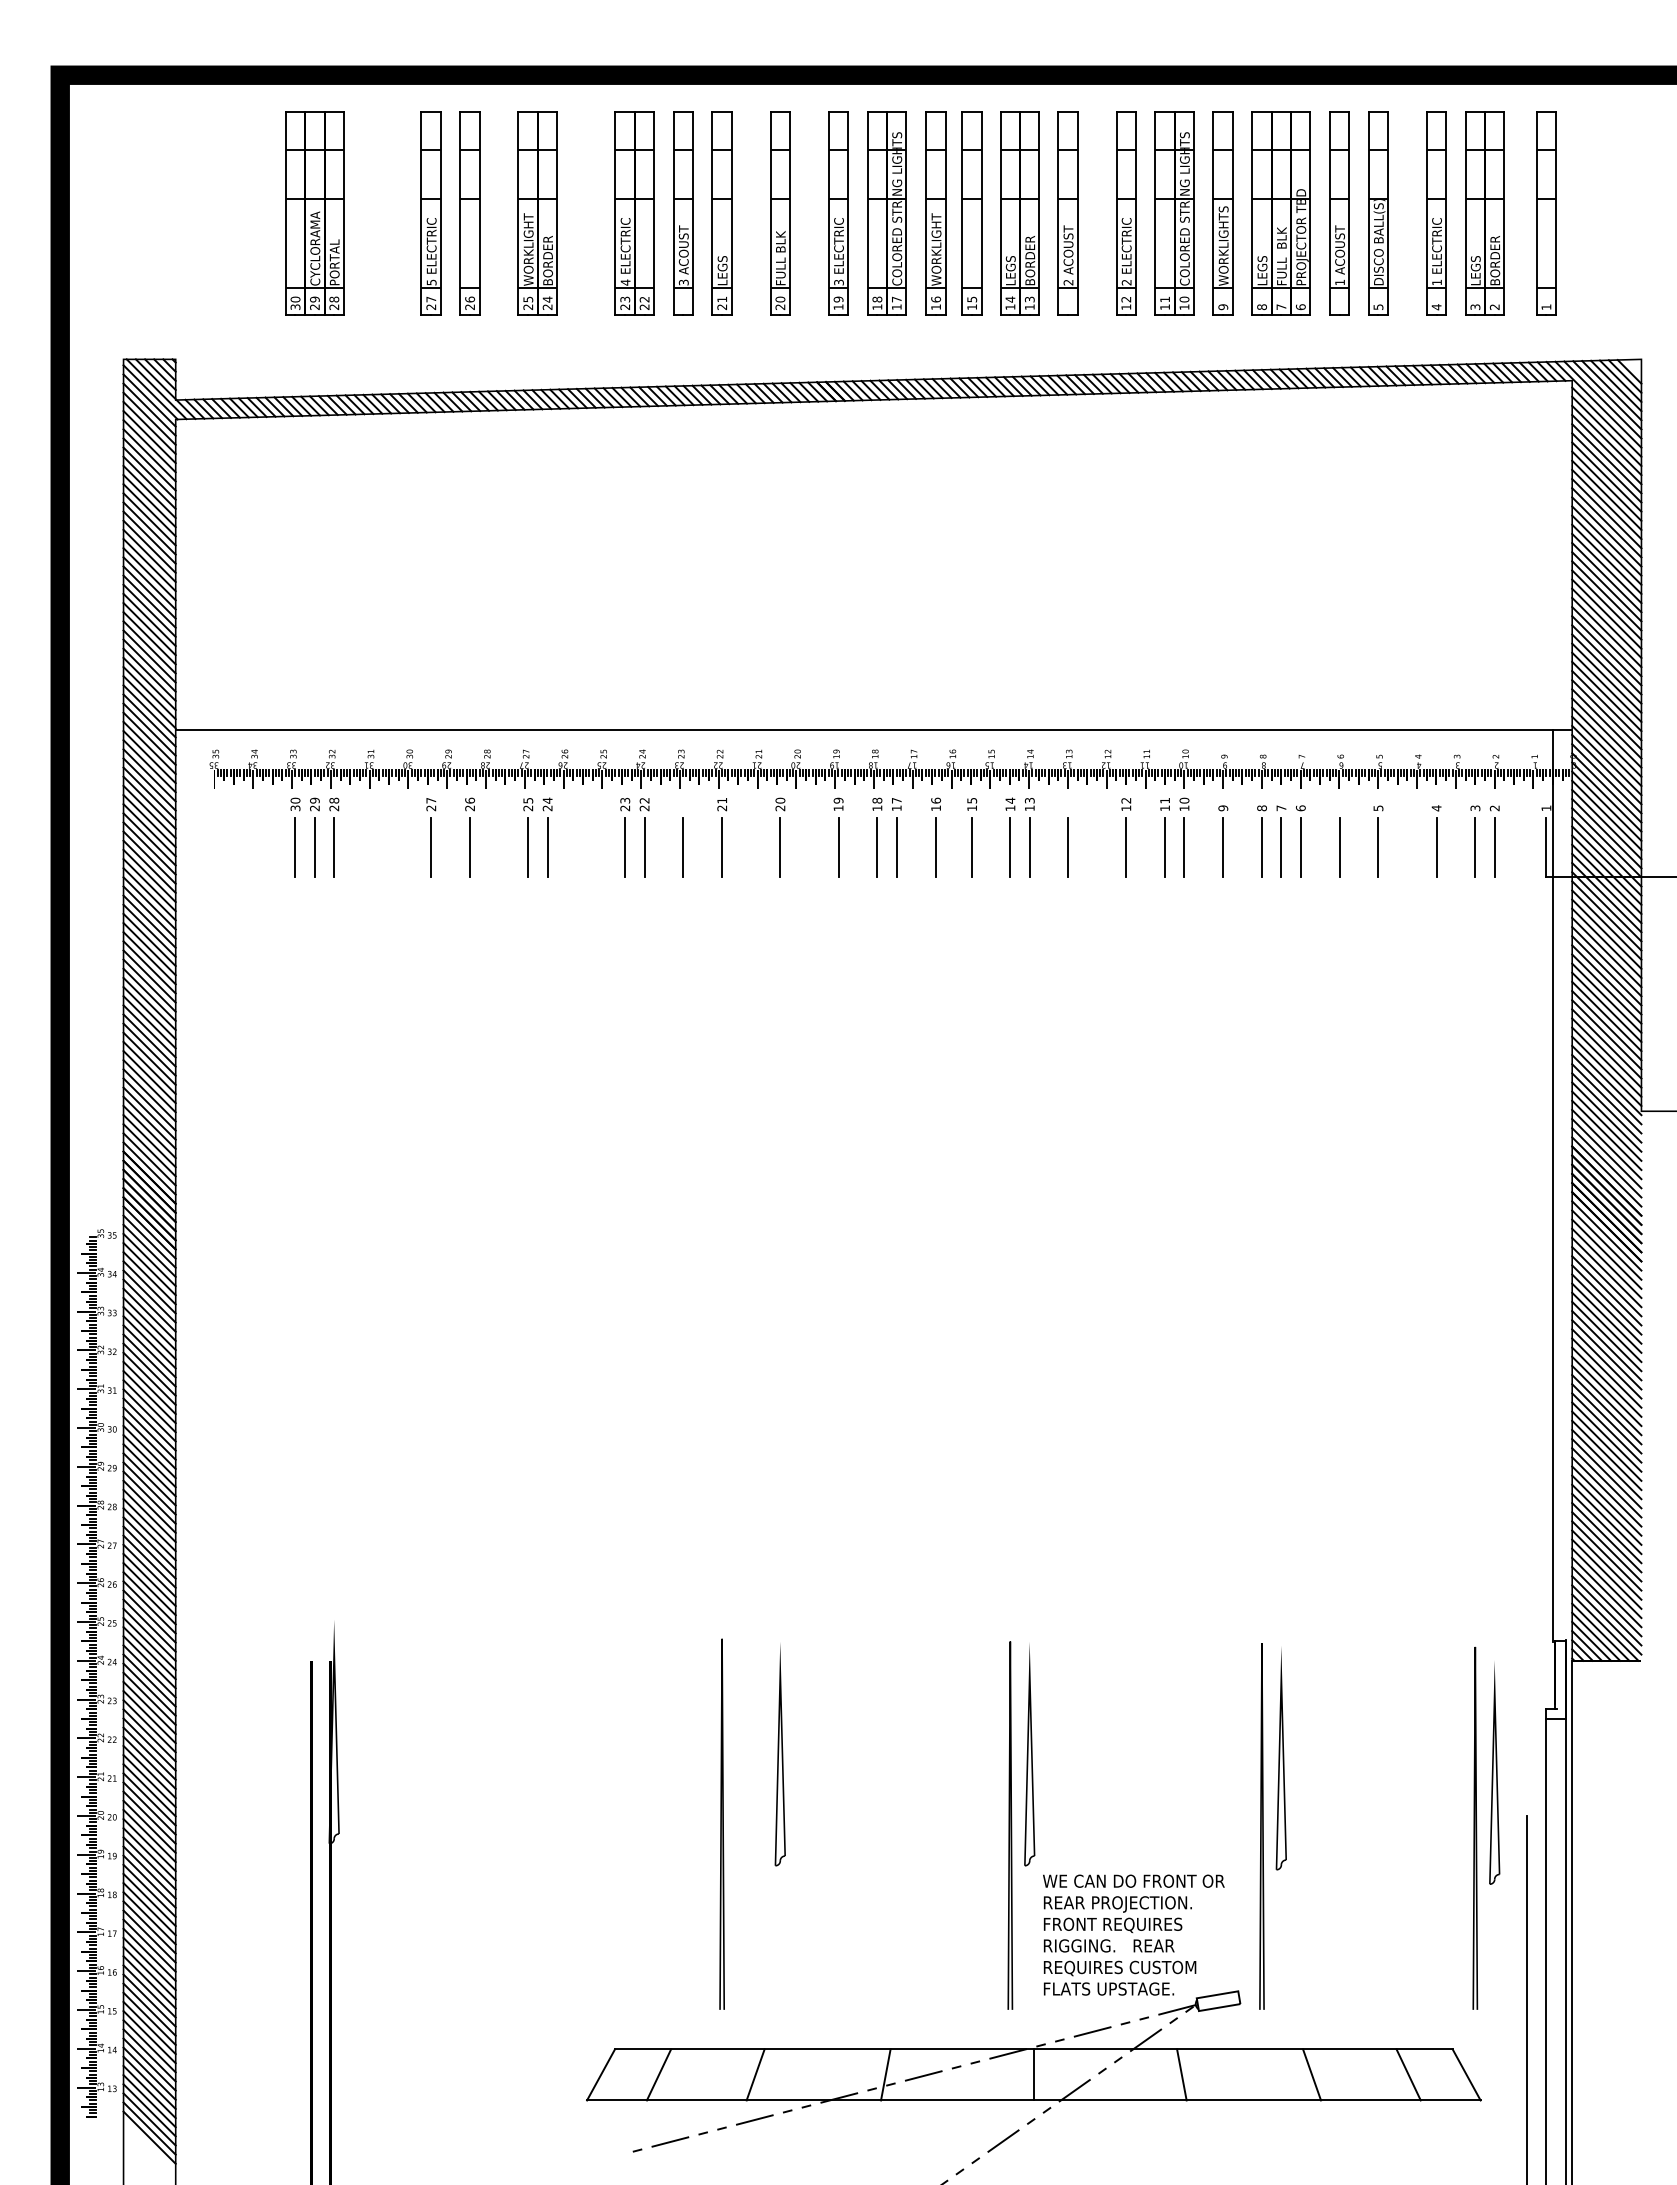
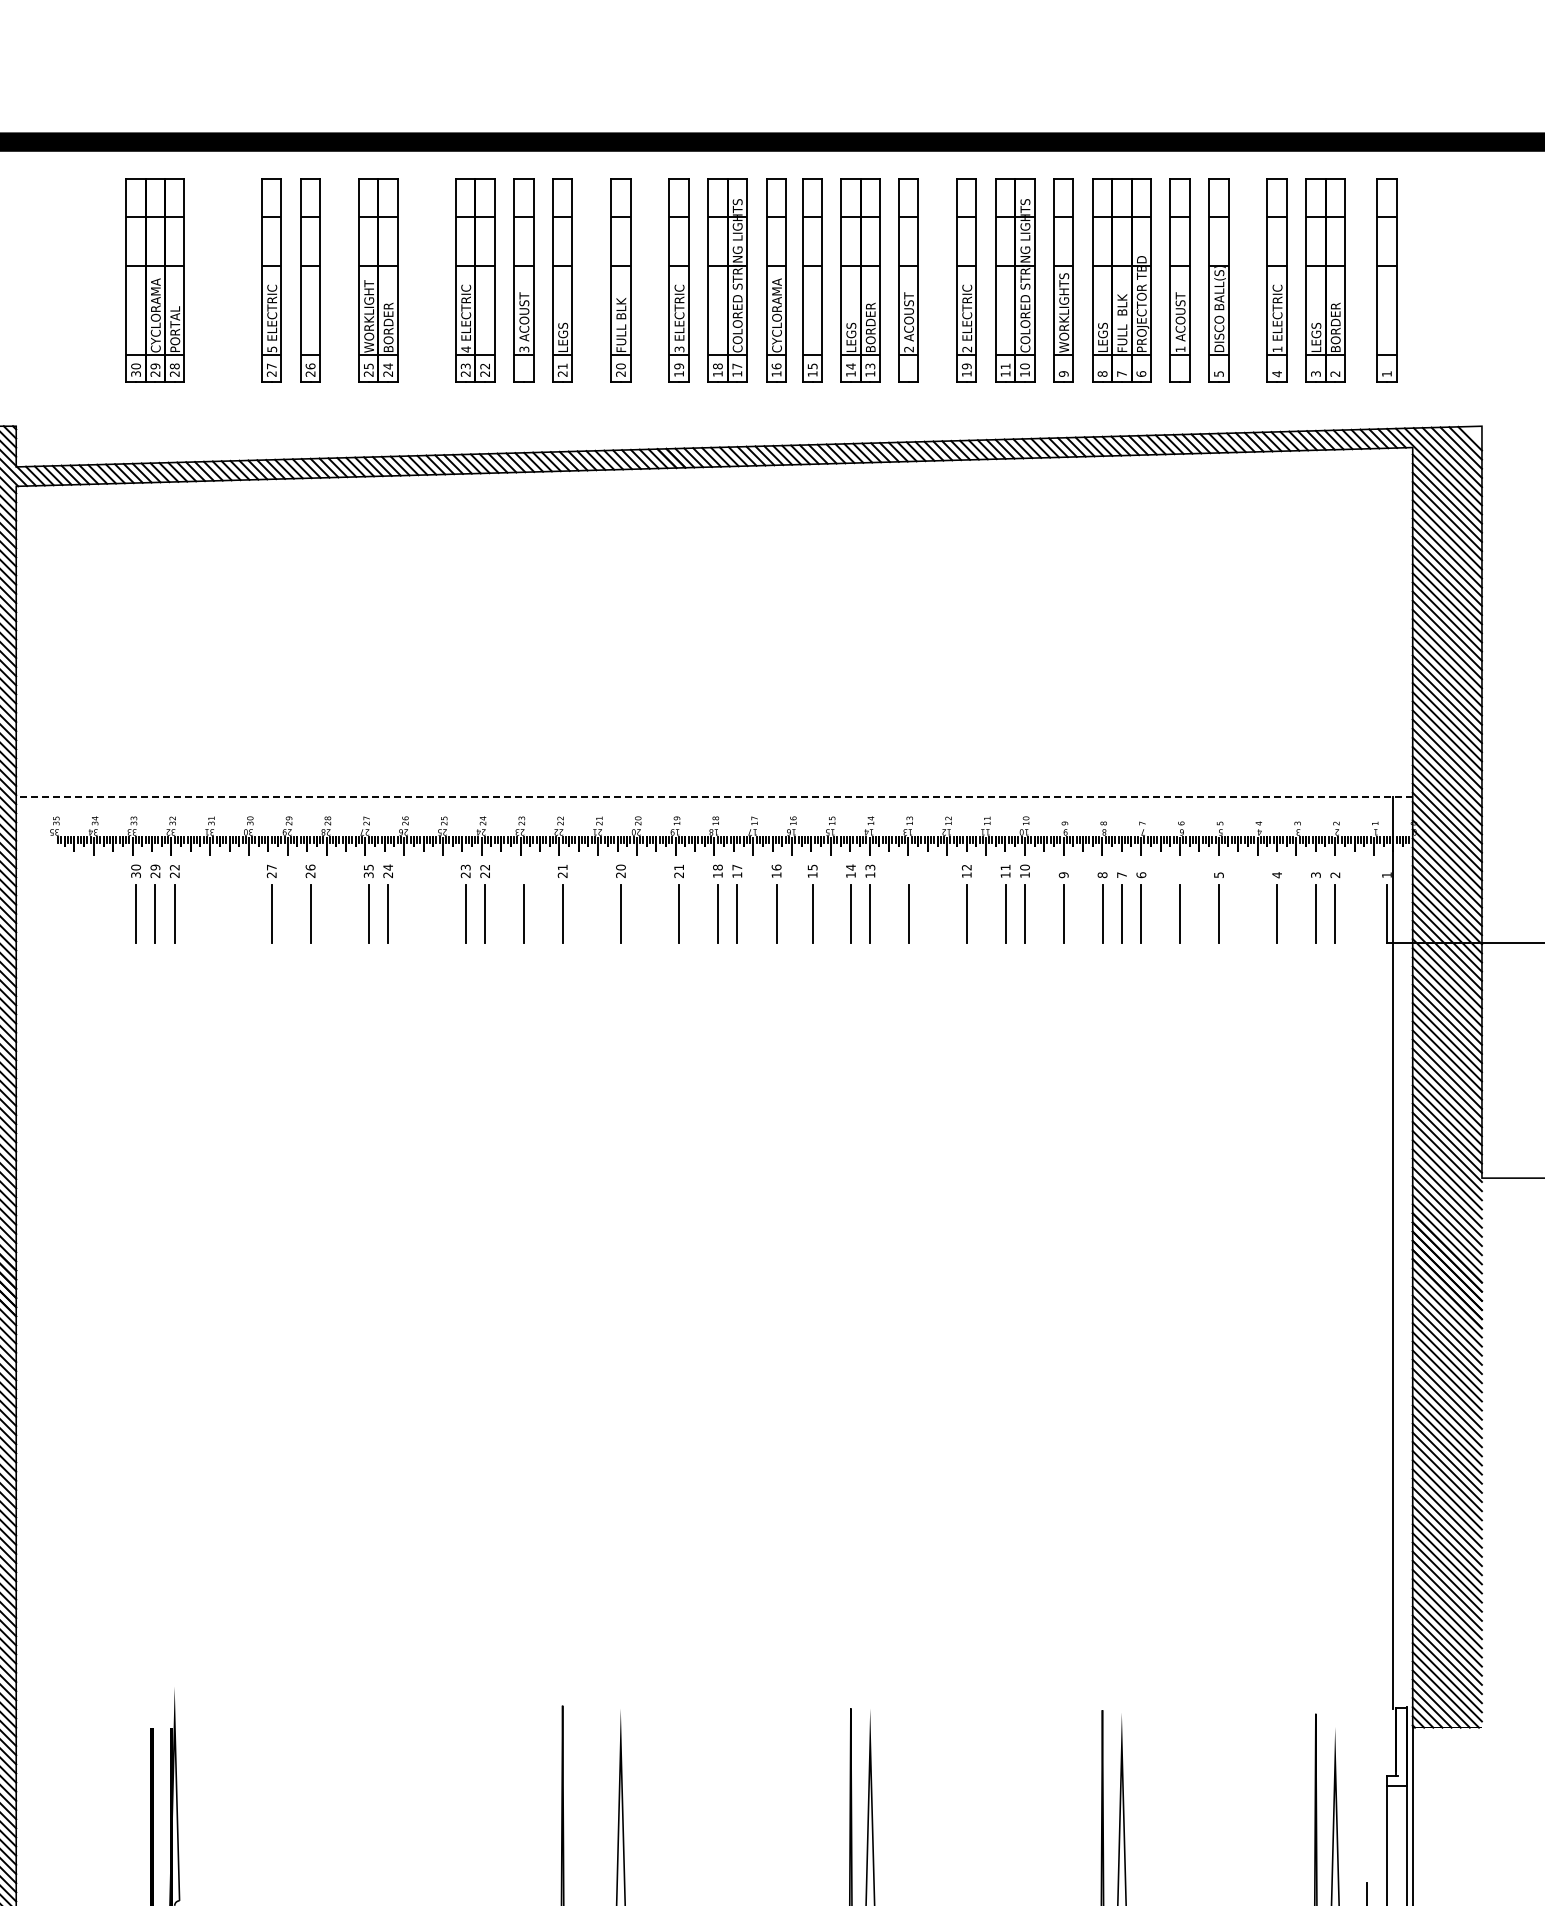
text: (936, 248) -> (777, 315), WORKLIGHT -> CYCLORAMA
text: (1126, 299) -> (967, 366), 12 -> 19
line: (873, 729) -> (714, 796), solid -> dashed
text: (334, 800) -> (175, 867), 28 -> 22
text: (838, 804) -> (679, 871), 19 -> 21
text: (528, 808) -> (369, 875), 25 -> 35

